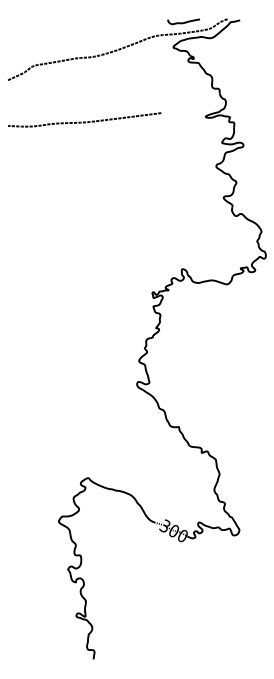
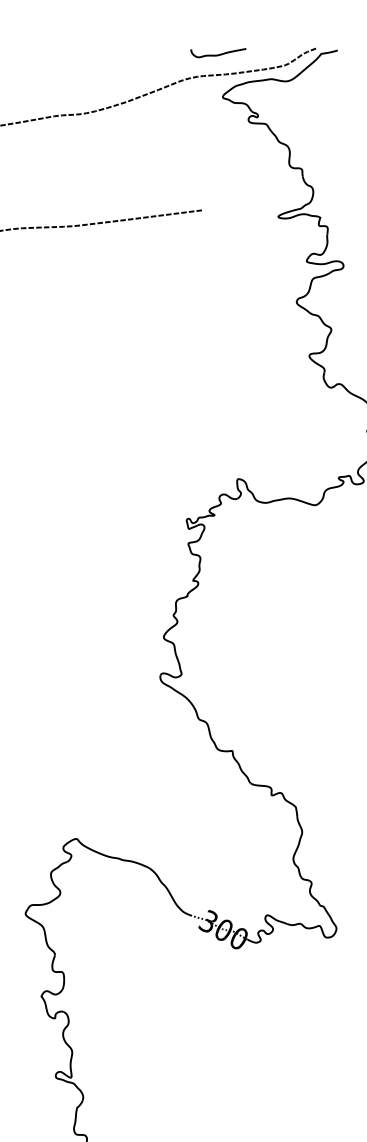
curve: (183, 22) -> (217, 54), moved

